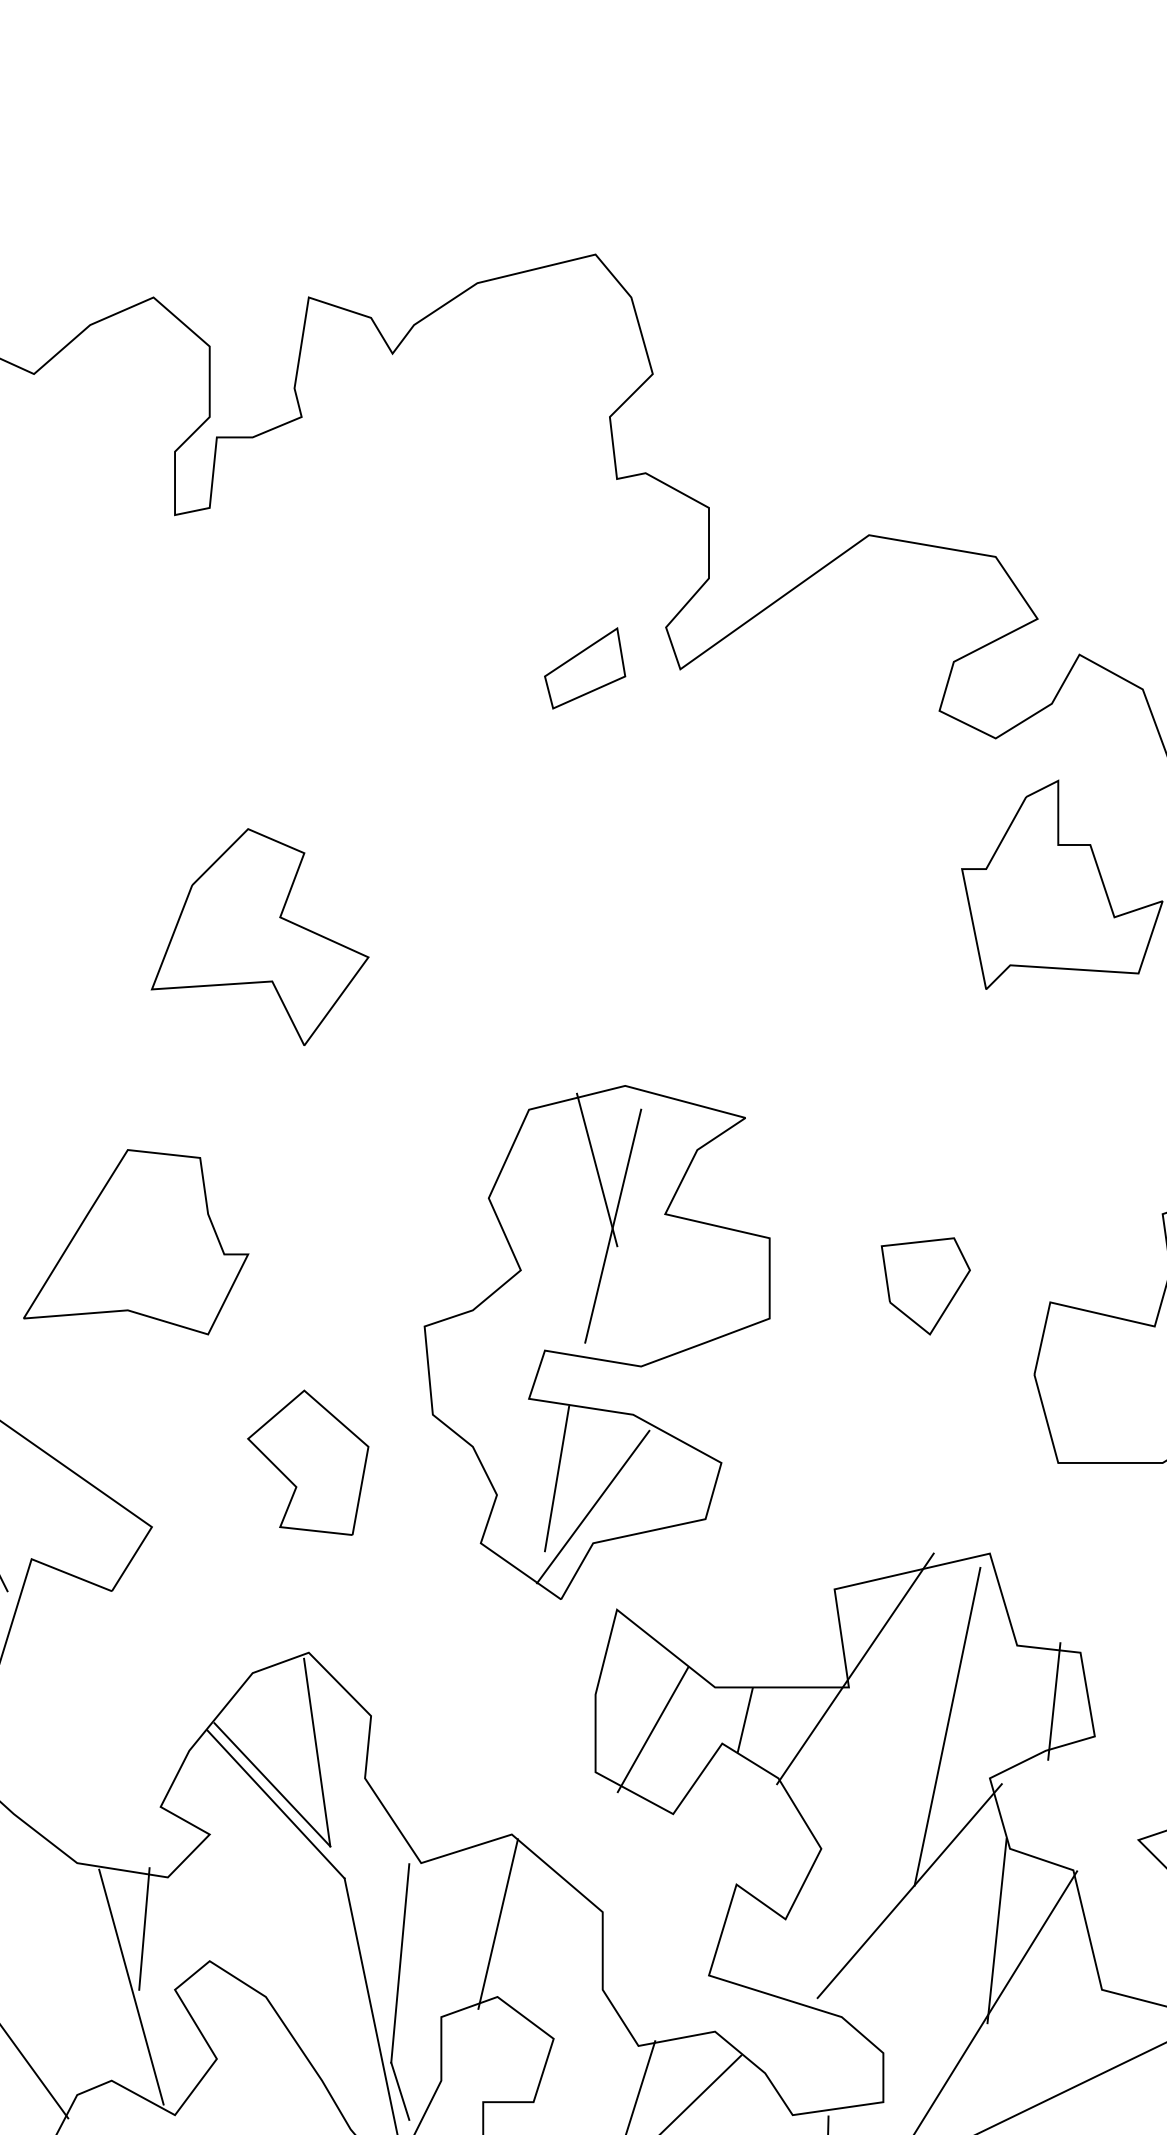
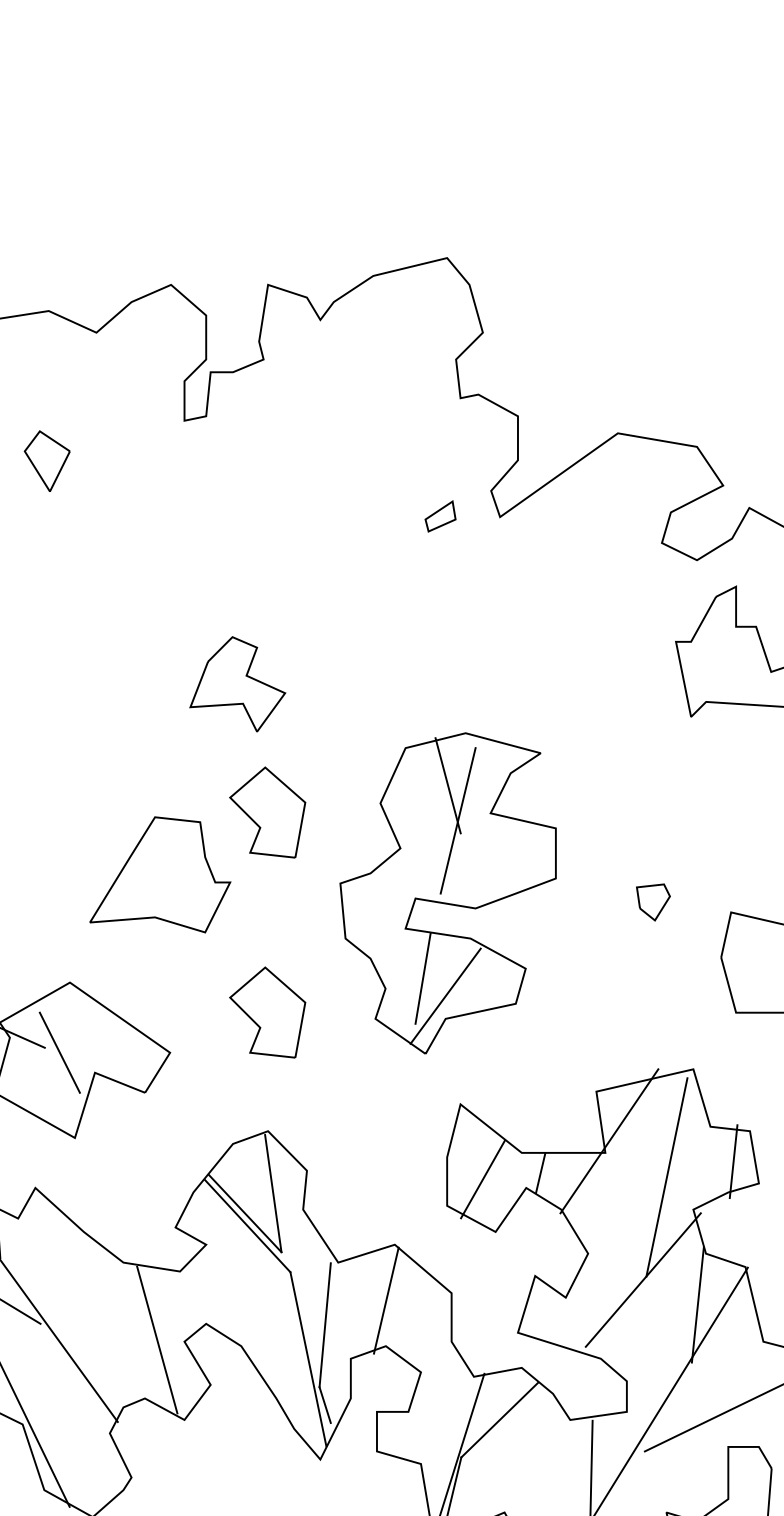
part: (584, 668) -> (440, 516), size x0.6
part: (259, 937) -> (237, 684), size x0.7
part: (307, 1142) -> (267, 812), added
part: (926, 1286) -> (653, 902), size x0.6
part: (596, 1342) -> (447, 893), moved
line: (144, 1928) -> (165, 1303), removed

